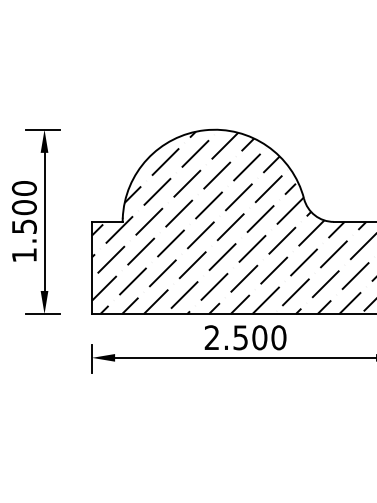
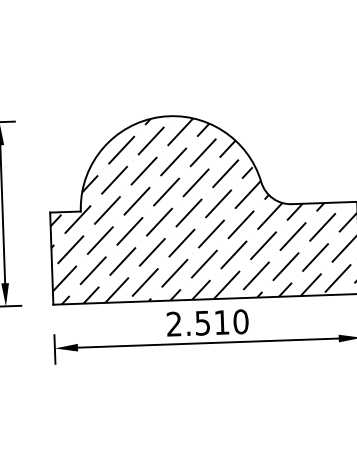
text: (259, 337) -> (221, 322), 2.500 -> 2.510

